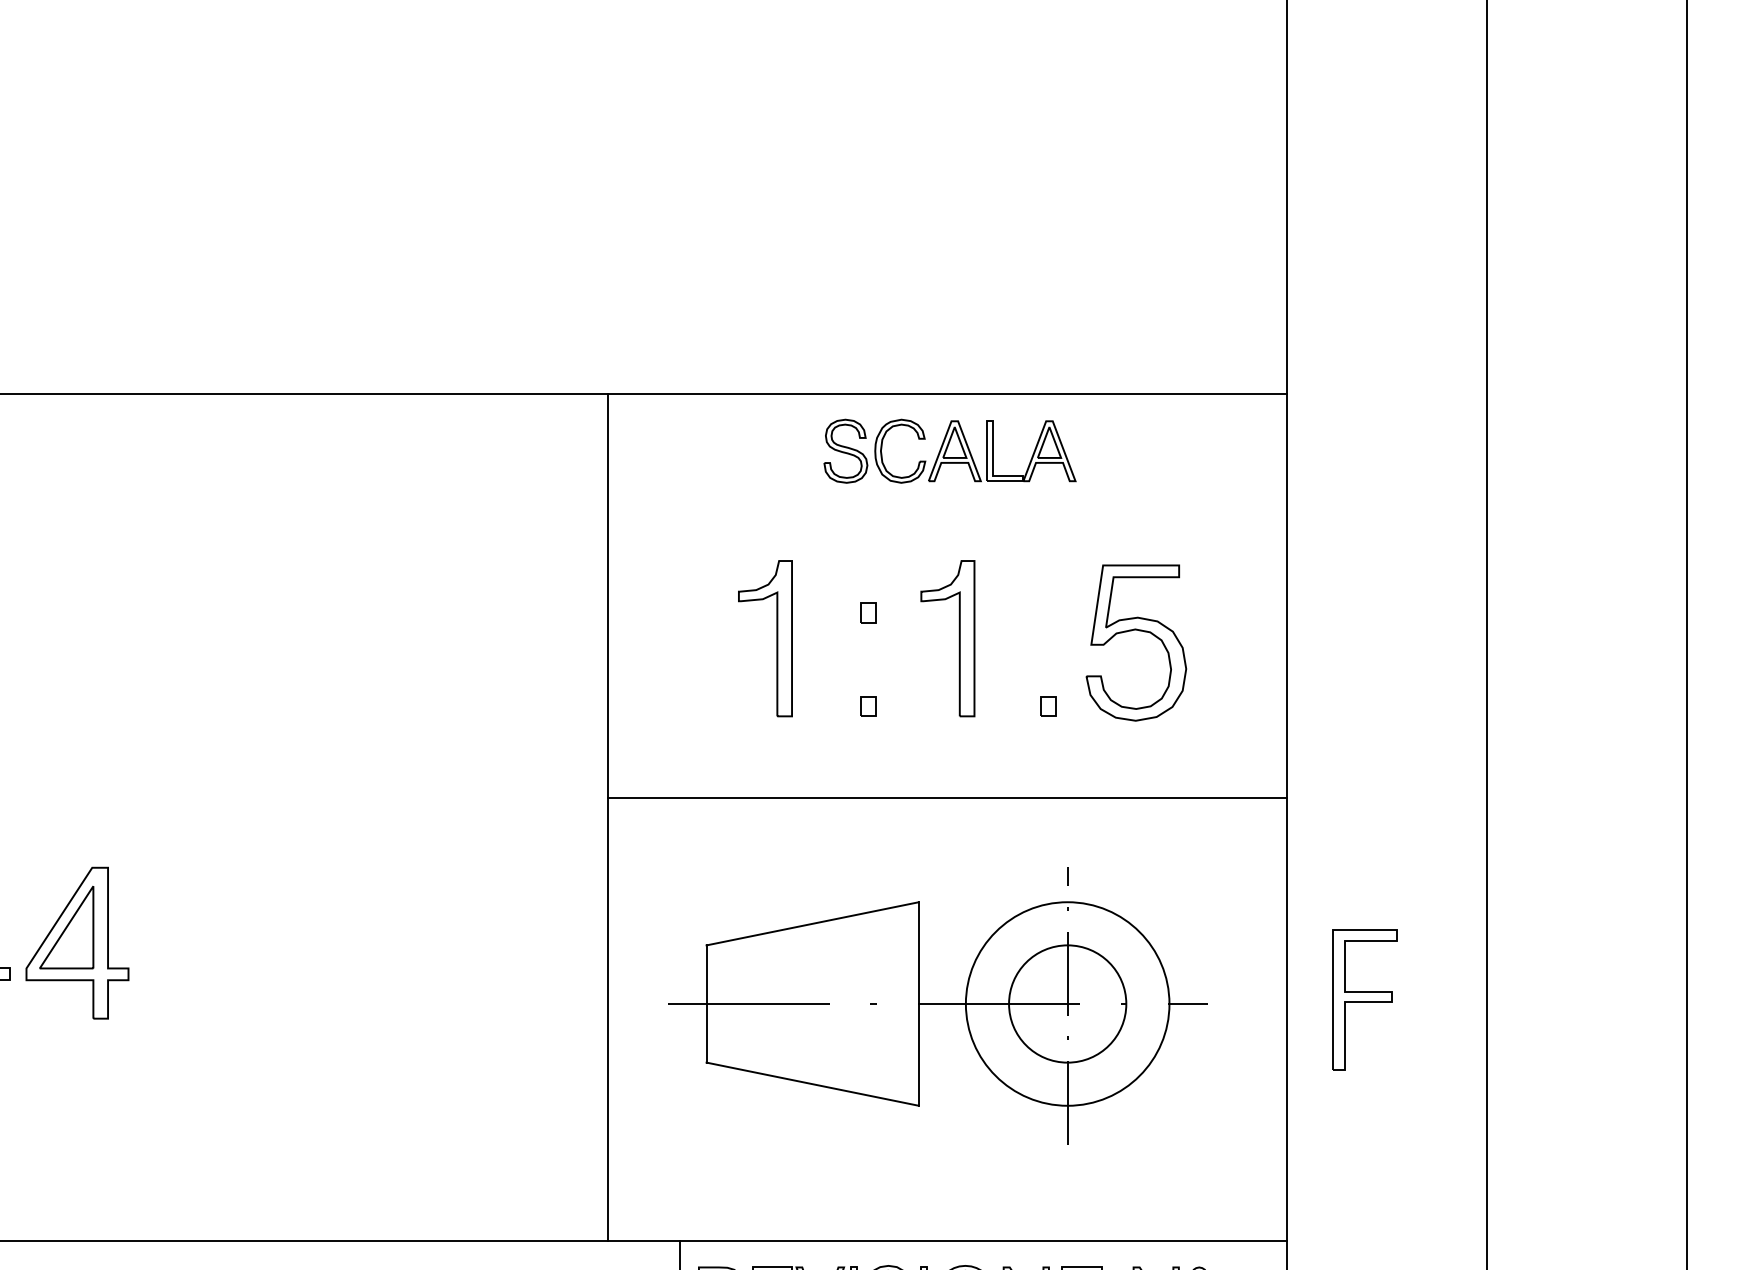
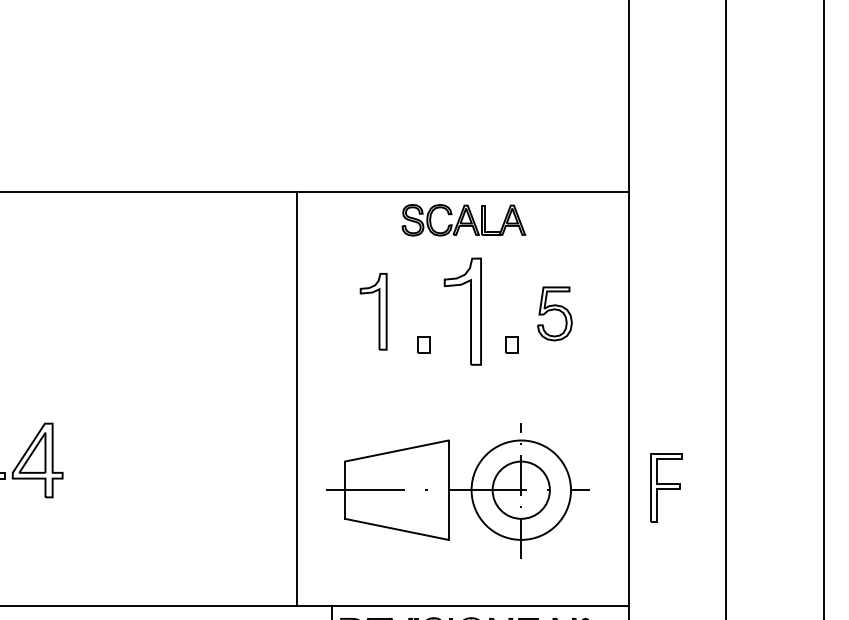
part: (869, 611) -> (424, 298), removed
part: (947, 638) -> (462, 311), size x1.4
part: (1135, 642) -> (554, 313), size x0.7
part: (869, 705) -> (424, 344), size x1.6
part: (1047, 705) -> (511, 344), size x1.6
line: (947, 797) -> (462, 389), removed

